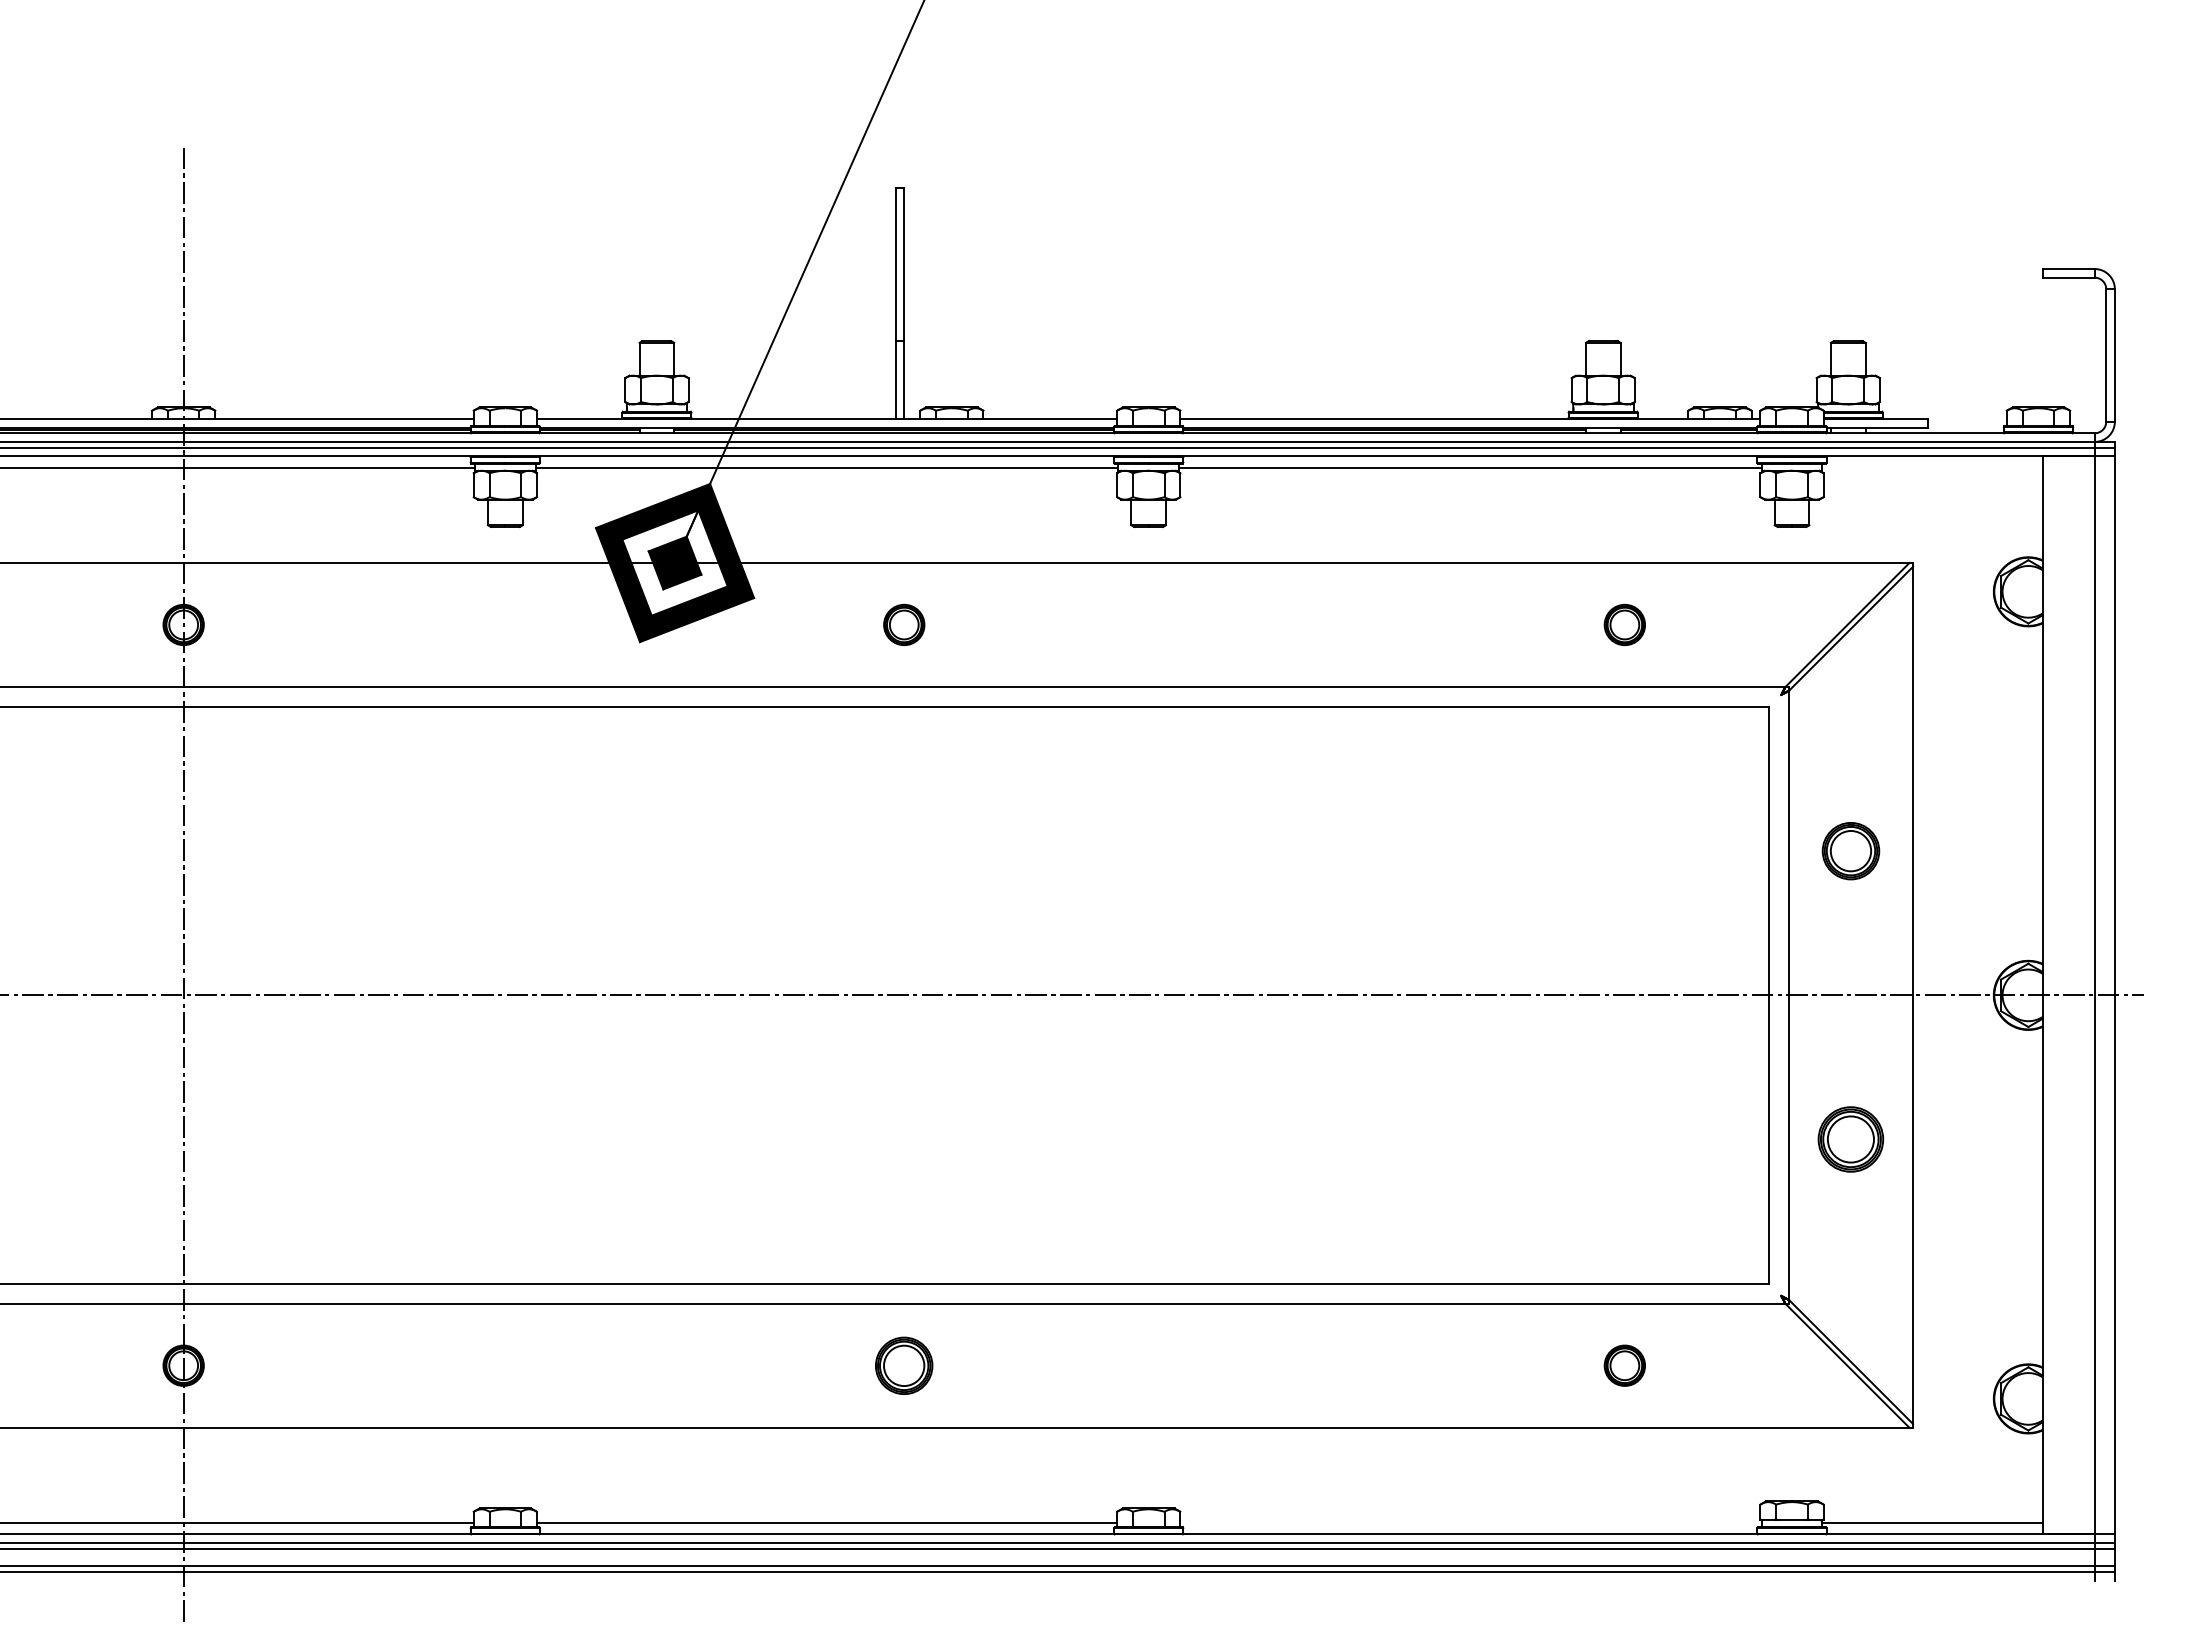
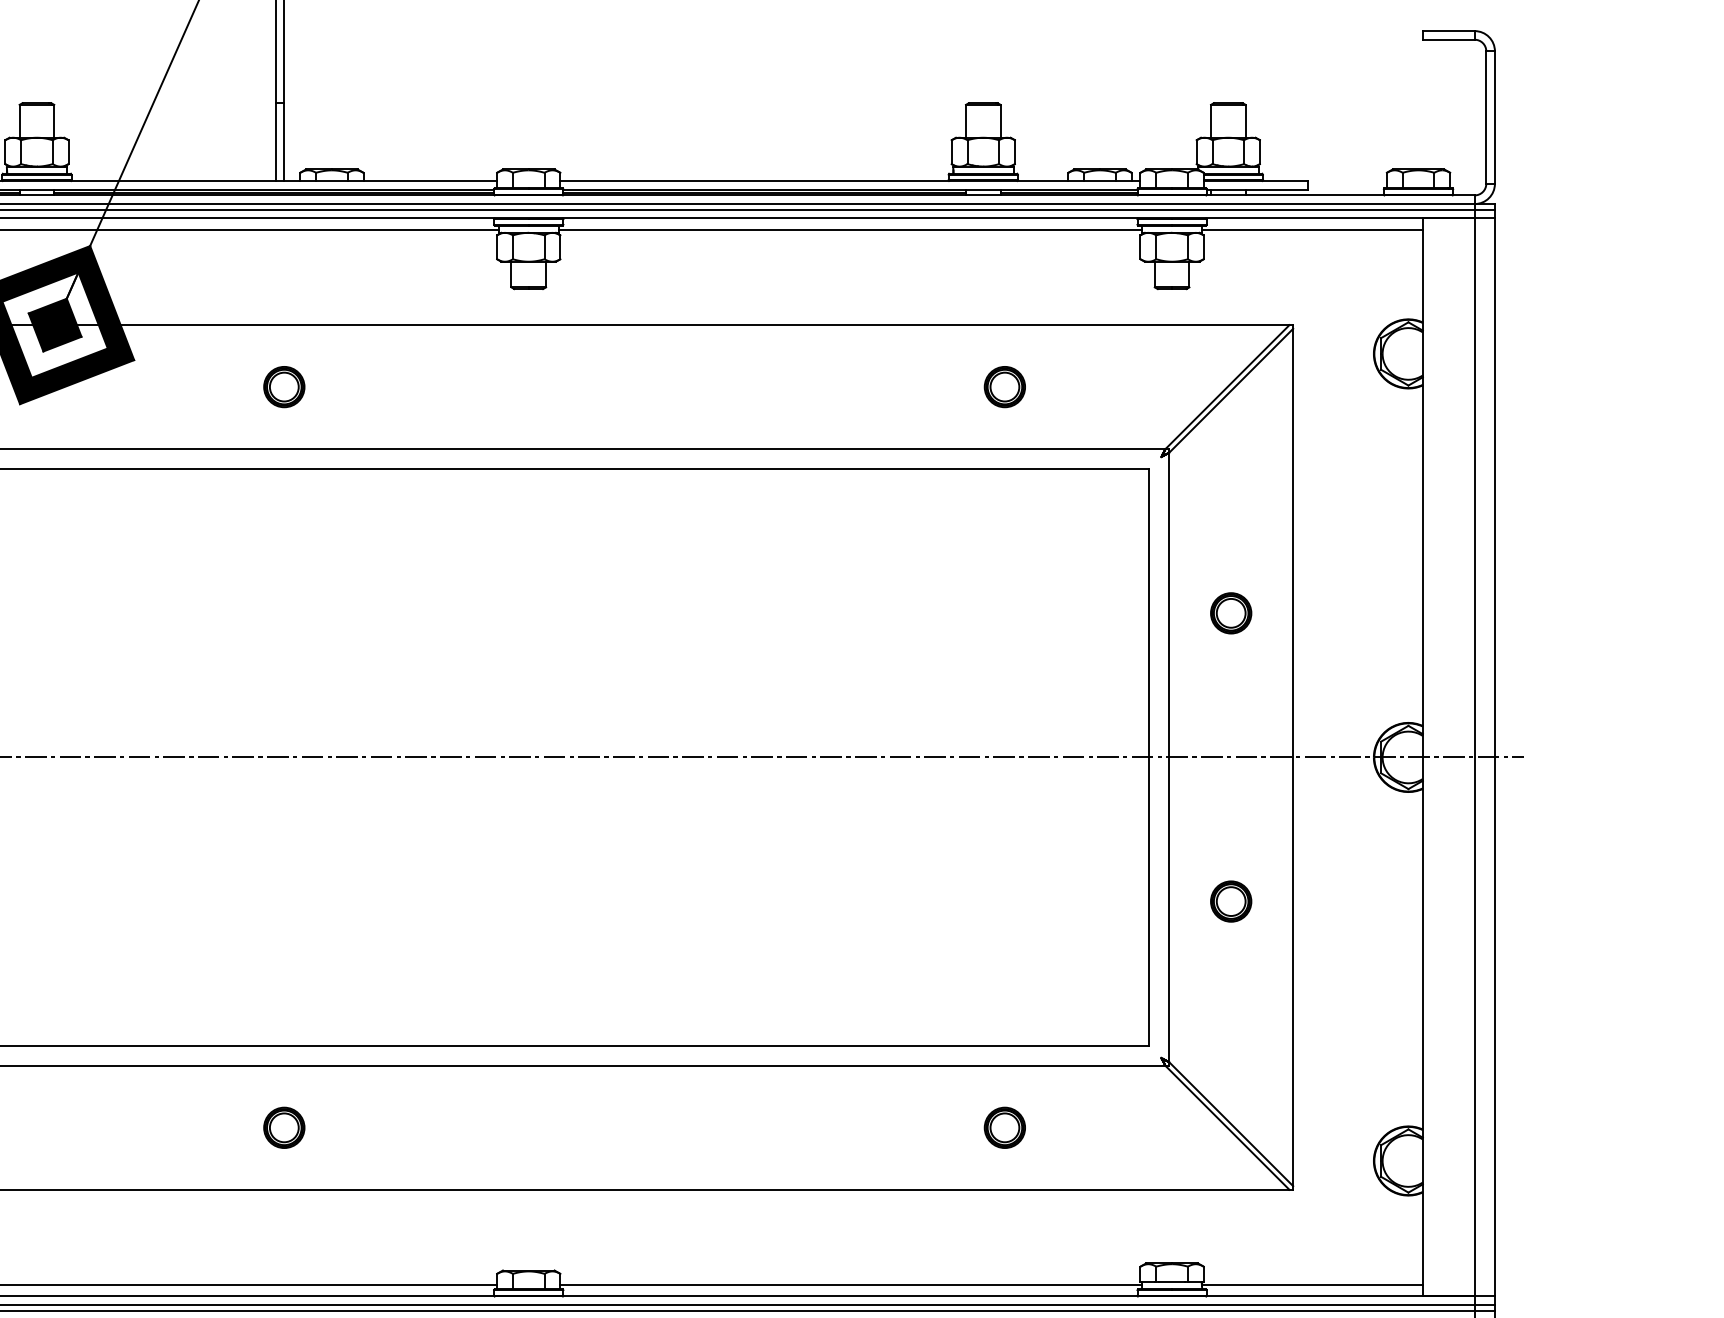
line: (1932, 467) -> (1312, 229), added
part: (1851, 851) -> (1231, 613), size x0.71
part: (1851, 1139) -> (1231, 901), size x0.62
part: (904, 1365) -> (284, 1127), size x0.71
line: (1470, 1522) -> (850, 1284), added

